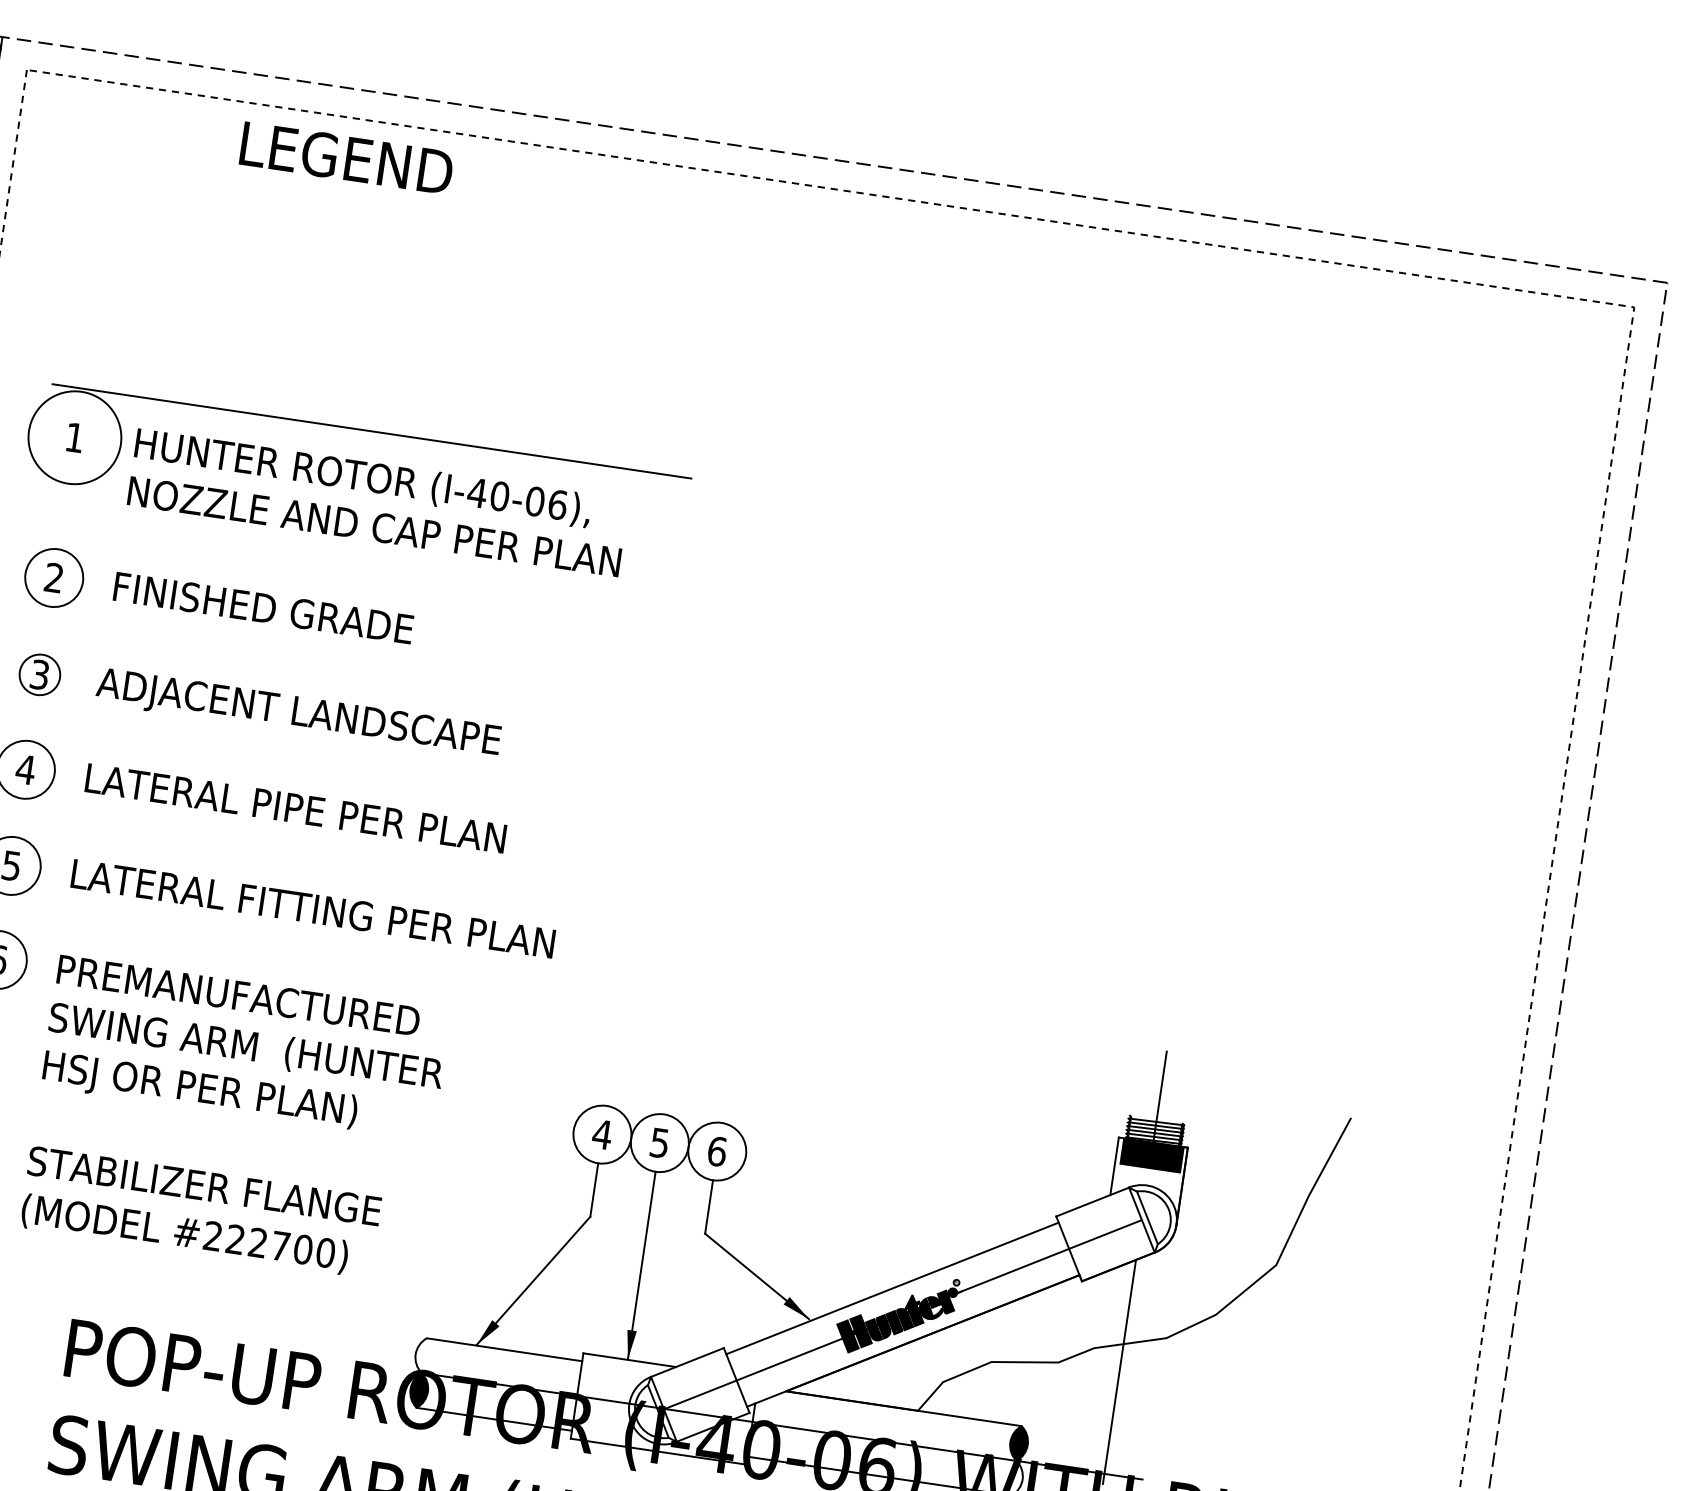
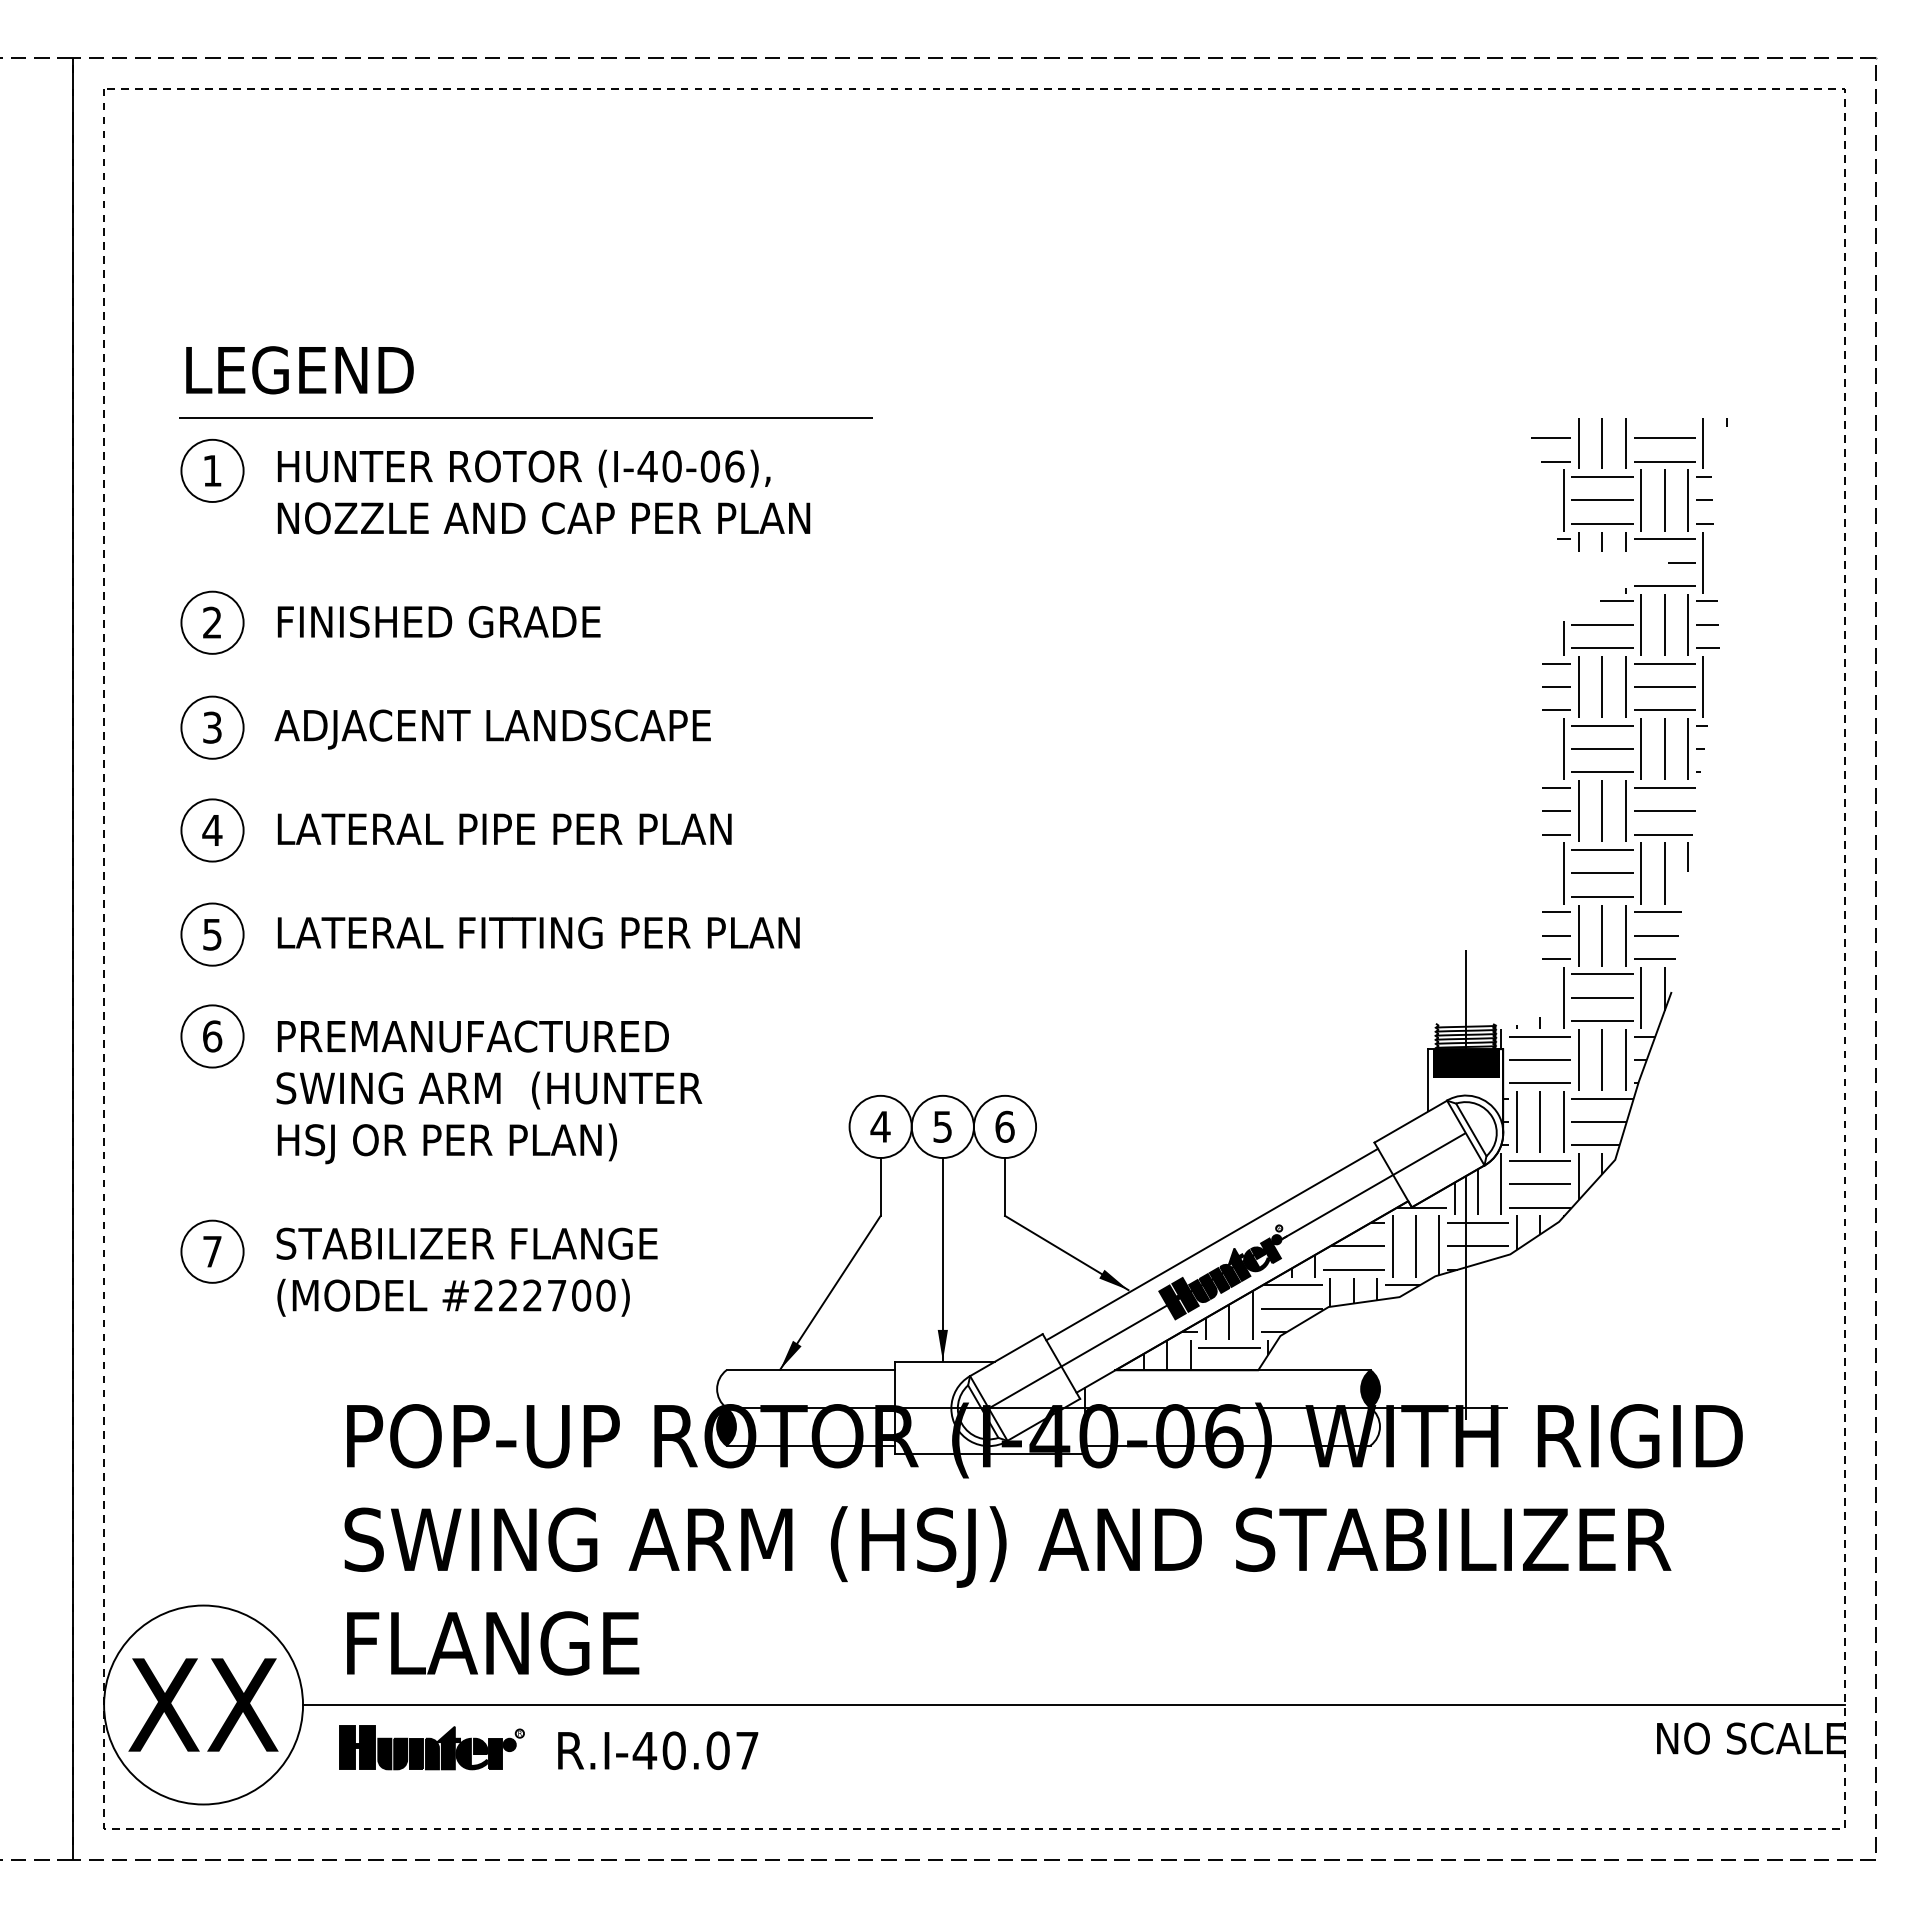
text: (346, 158) -> (299, 370), moved
circle: (74, 437) -> (212, 470), size x0.62
circle: (39, 674) -> (212, 727), size x1.43
hatch: (1145, 994) -> (1434, 893), added

